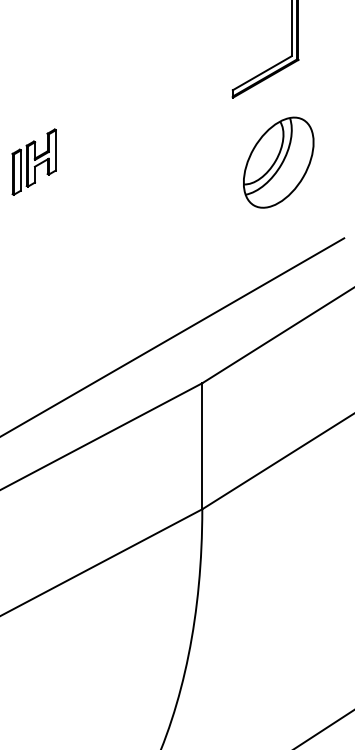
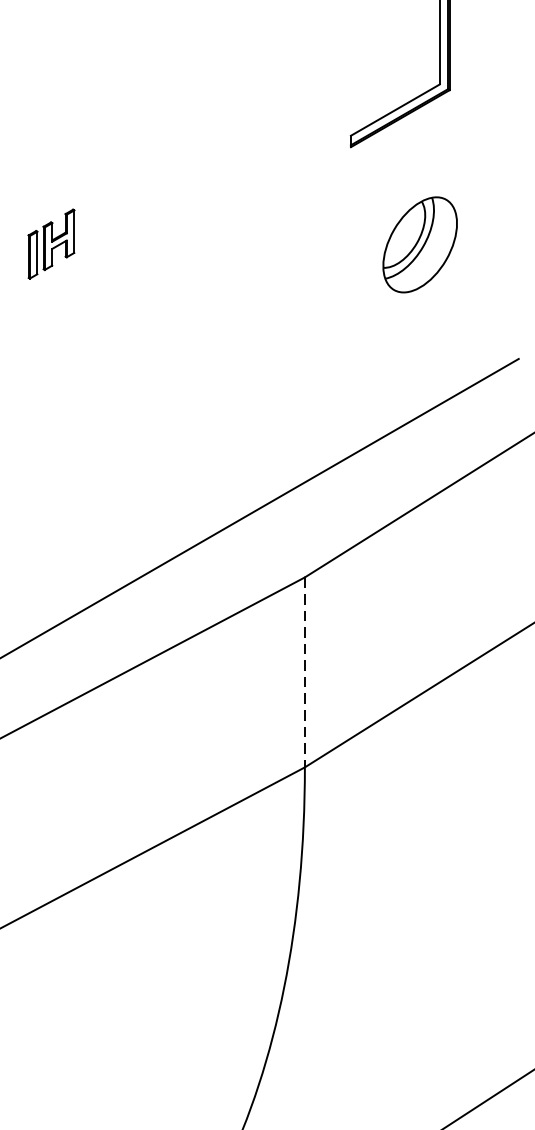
part: (33, 161) -> (50, 243), size x0.7
part: (278, 162) -> (419, 244), size x0.7
line: (202, 446) -> (305, 672), solid -> dashed

